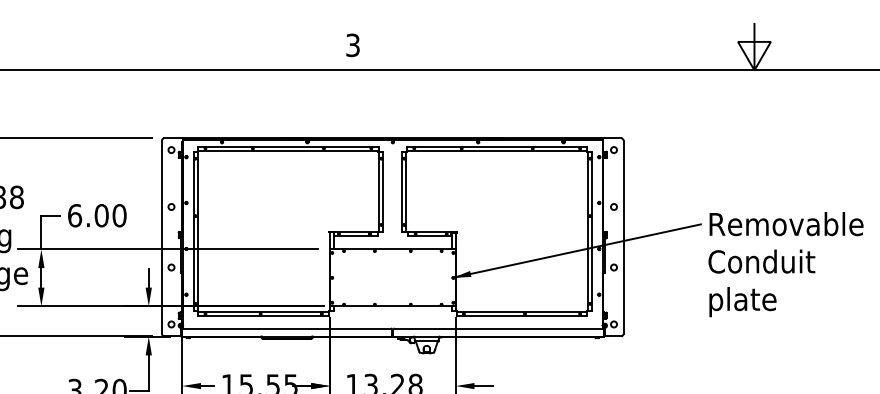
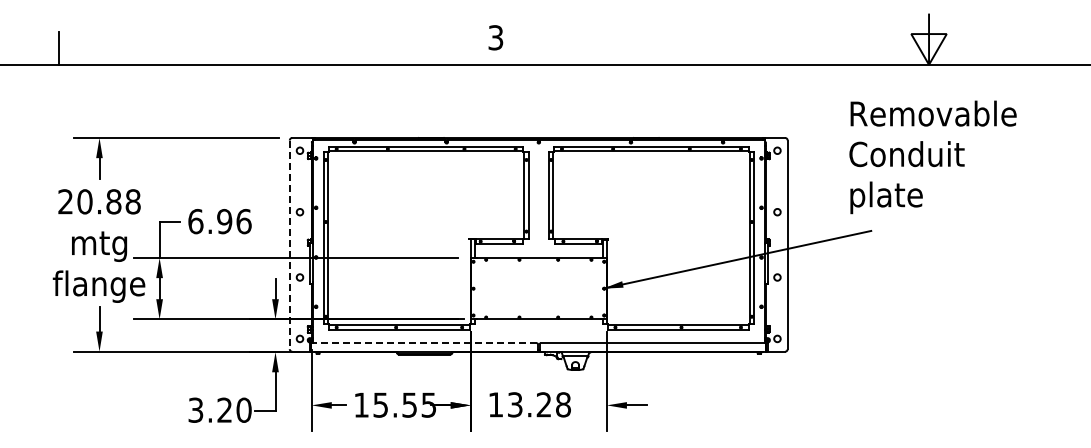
text: (110, 215) -> (234, 221), 6.00 -> 6.96
line: (161, 237) -> (289, 245), solid -> dashed
text: (785, 264) -> (932, 157), moved
line: (286, 328) -> (424, 343), solid -> dashed

